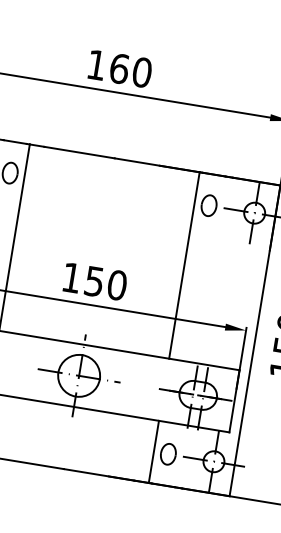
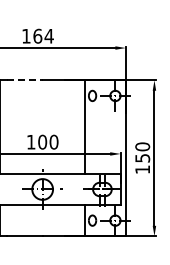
text: (141, 70) -> (48, 35), 160 -> 164
line: (80, 152) -> (25, 80), solid -> dashed
text: (94, 280) -> (42, 141), 150 -> 100

